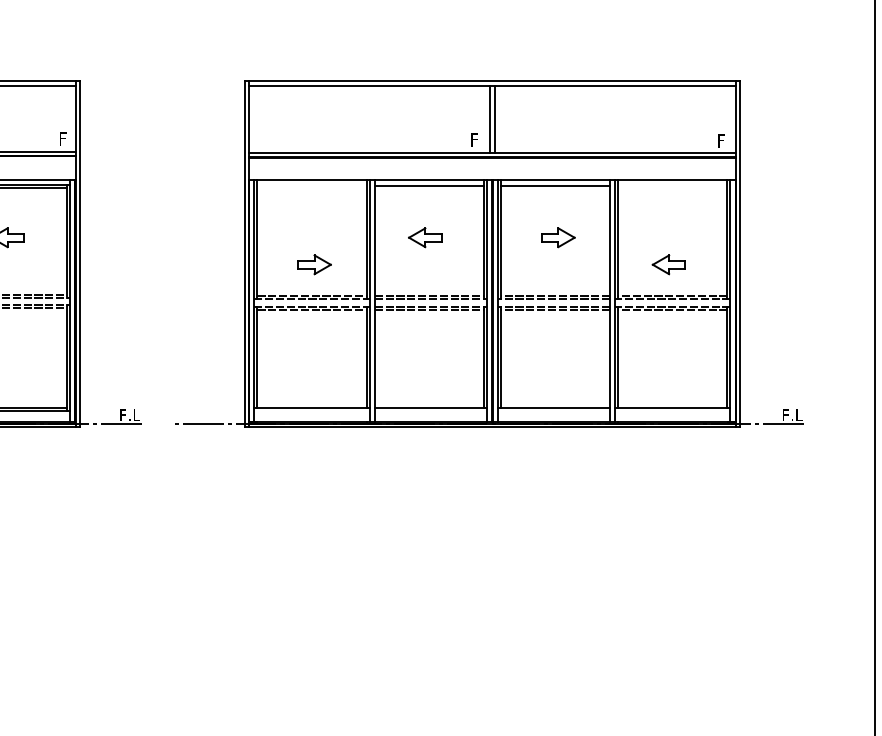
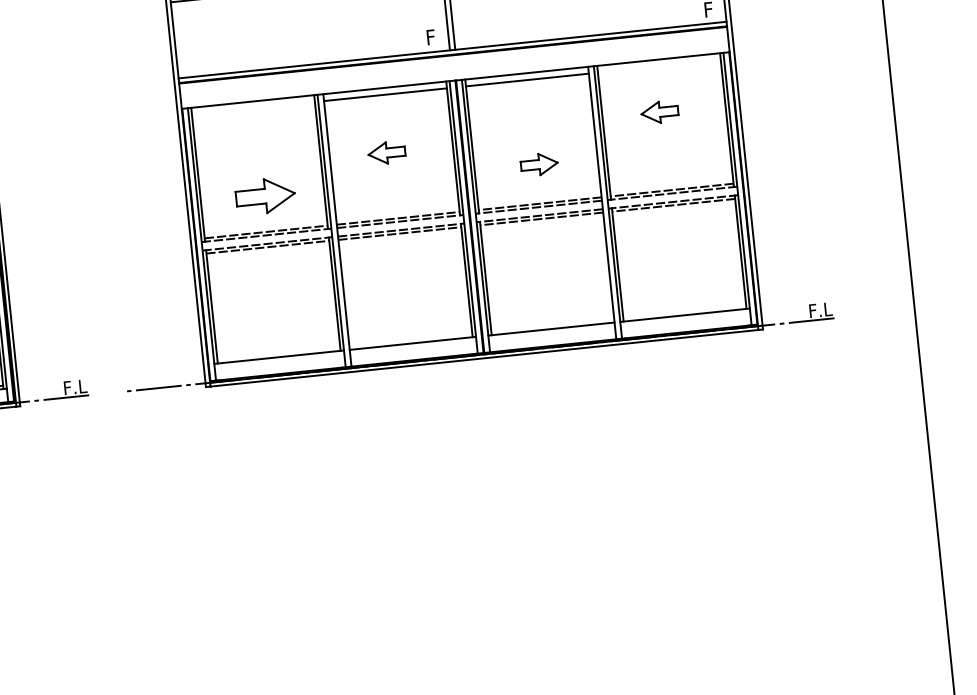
part: (558, 237) -> (539, 164), moved
part: (314, 264) -> (265, 196), size x1.6
part: (668, 264) -> (659, 112), moved

